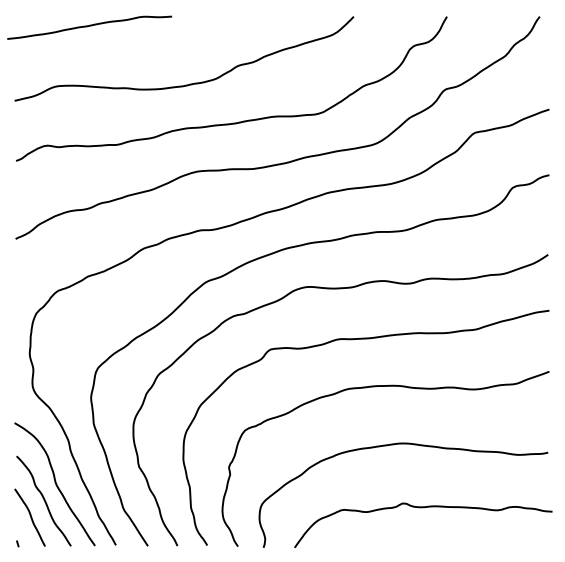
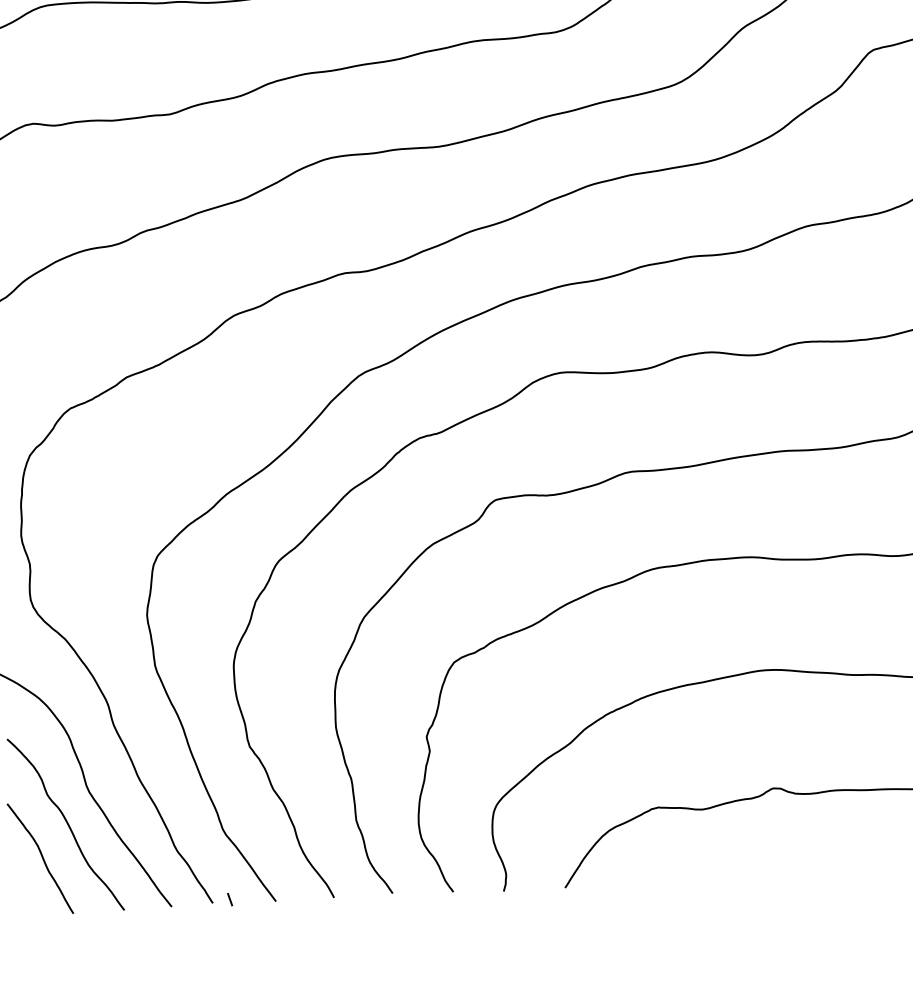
line: (17, 543) -> (229, 898), moved

